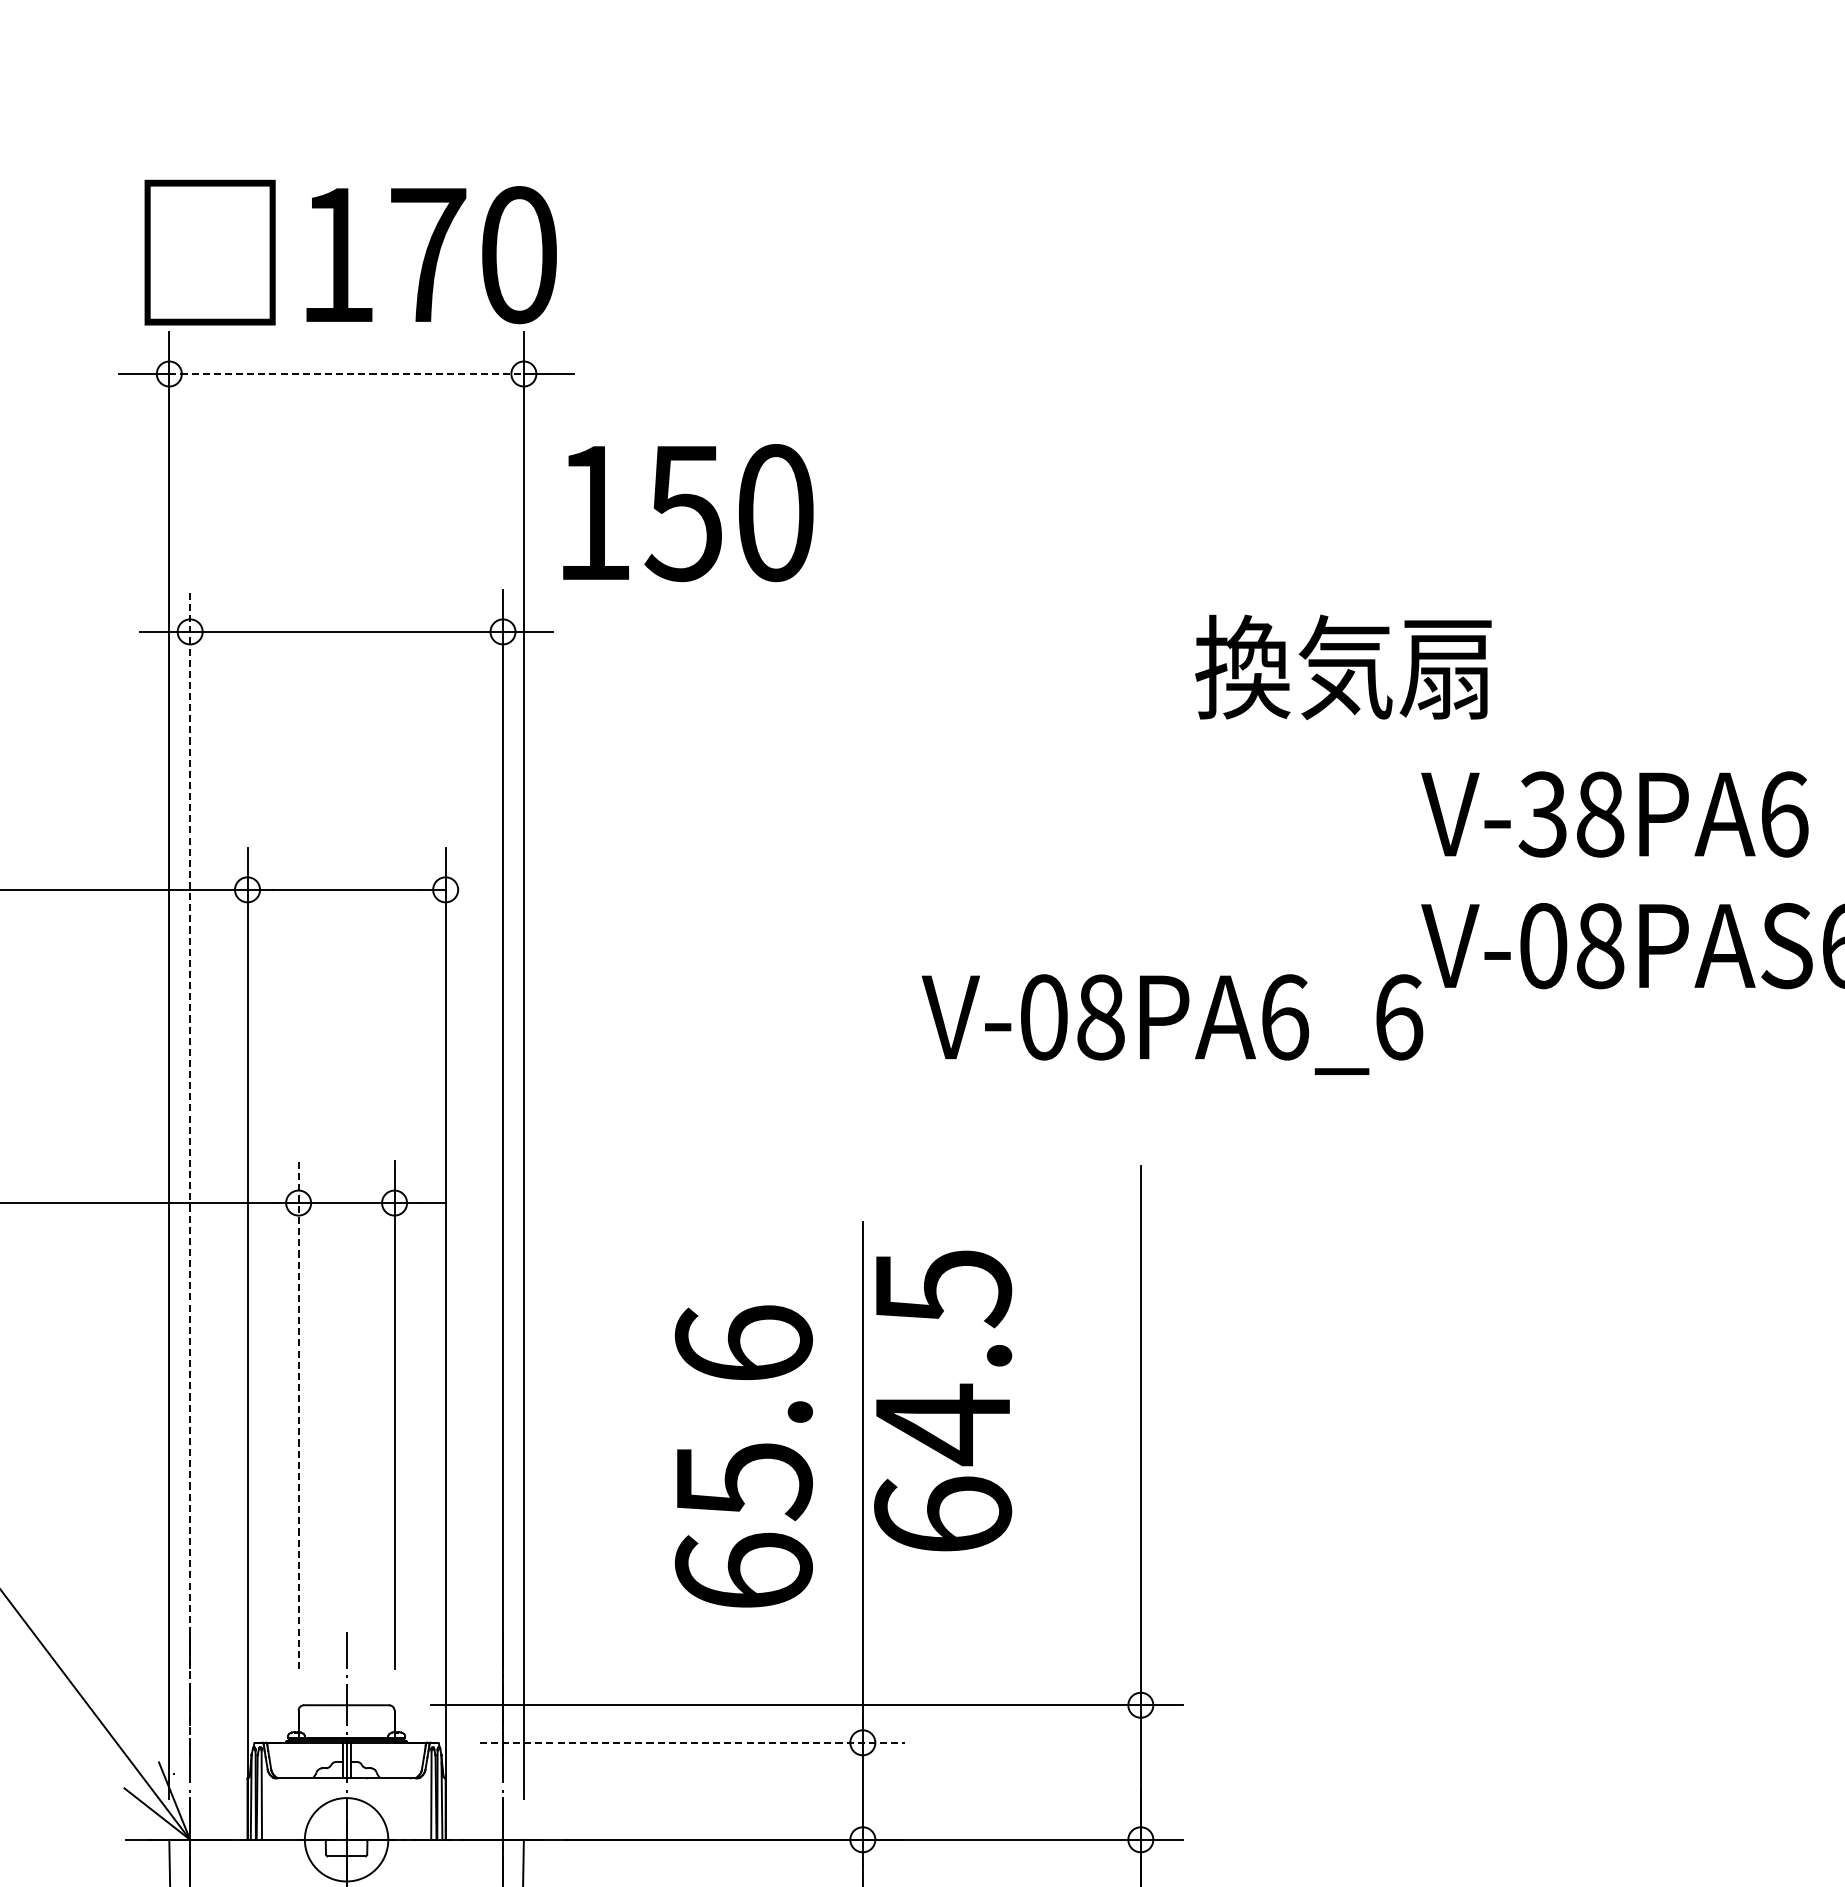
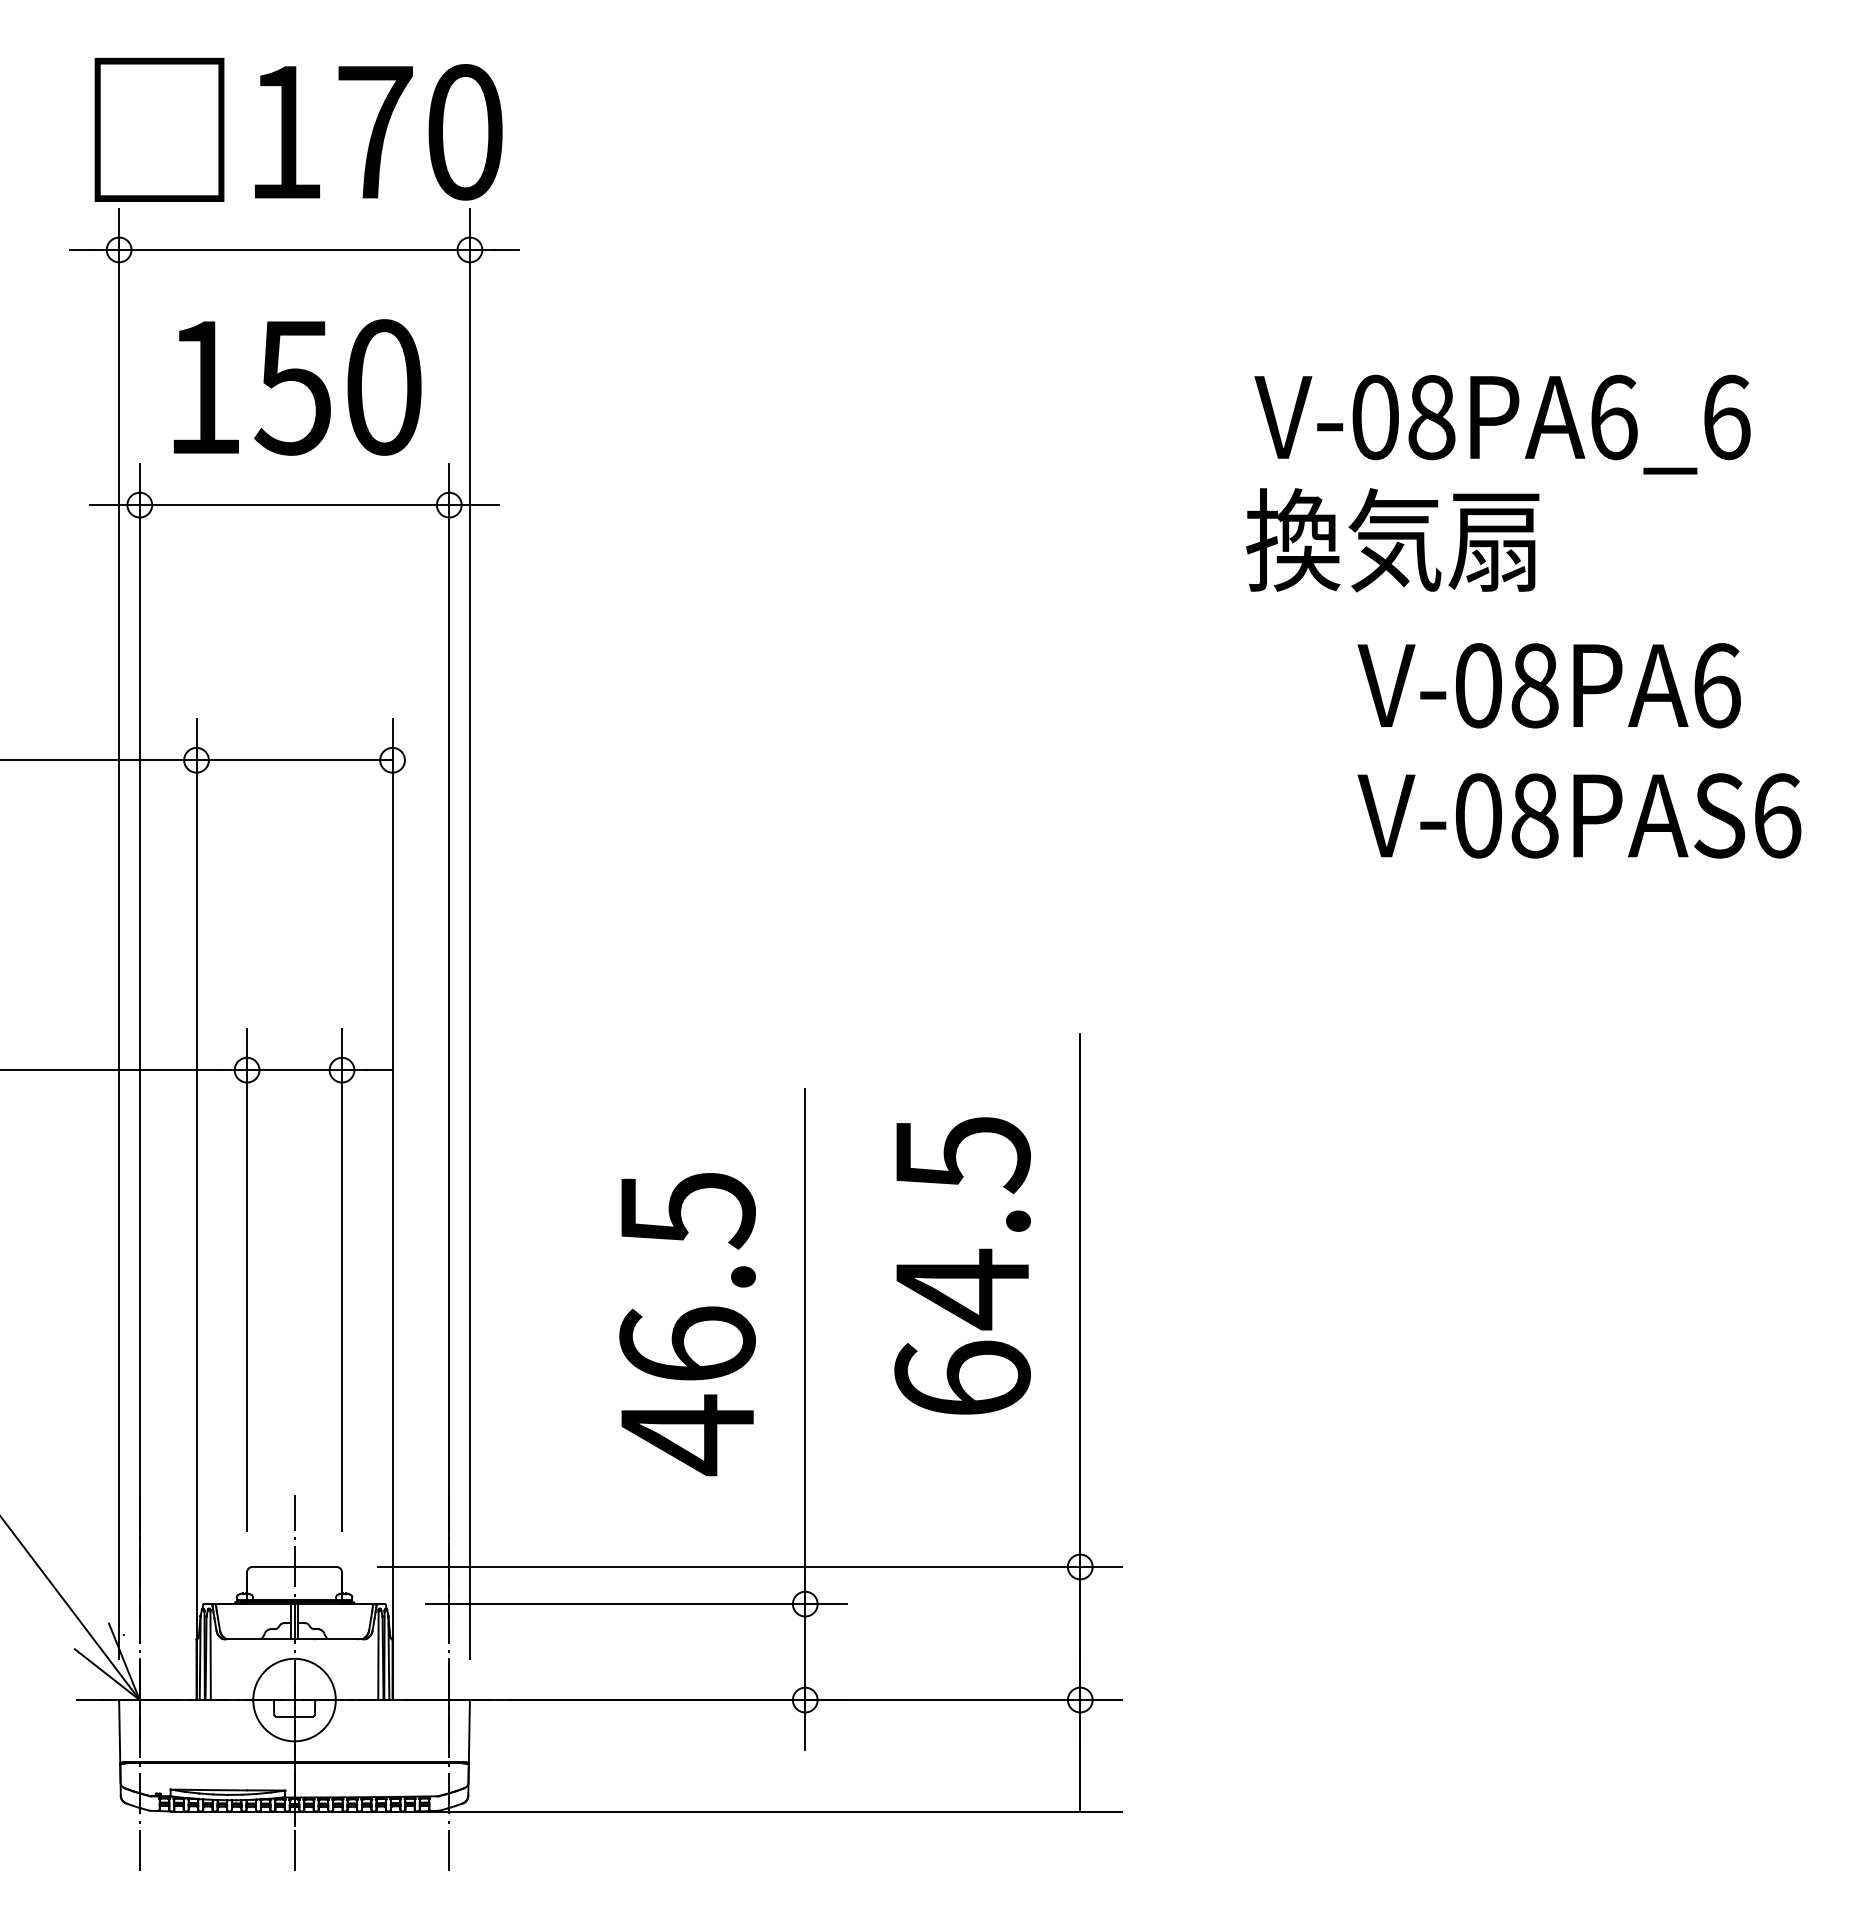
line: (347, 373) -> (295, 249), dashed -> solid
text: (688, 513) -> (297, 387), moved
text: (1343, 667) -> (1392, 540), moved
text: (1543, 814) -> (1478, 685), V-38PA6 -> V-08PA6
text: (1172, 1024) -> (1502, 424), moved
line: (189, 1173) -> (139, 1040), dashed -> solid
text: (942, 1400) -> (962, 1265), moved
line: (299, 1414) -> (247, 1279), dashed -> solid
text: (743, 1459) -> (687, 1323), 65.6 -> 46.5
line: (692, 1743) -> (636, 1604), dashed -> solid

